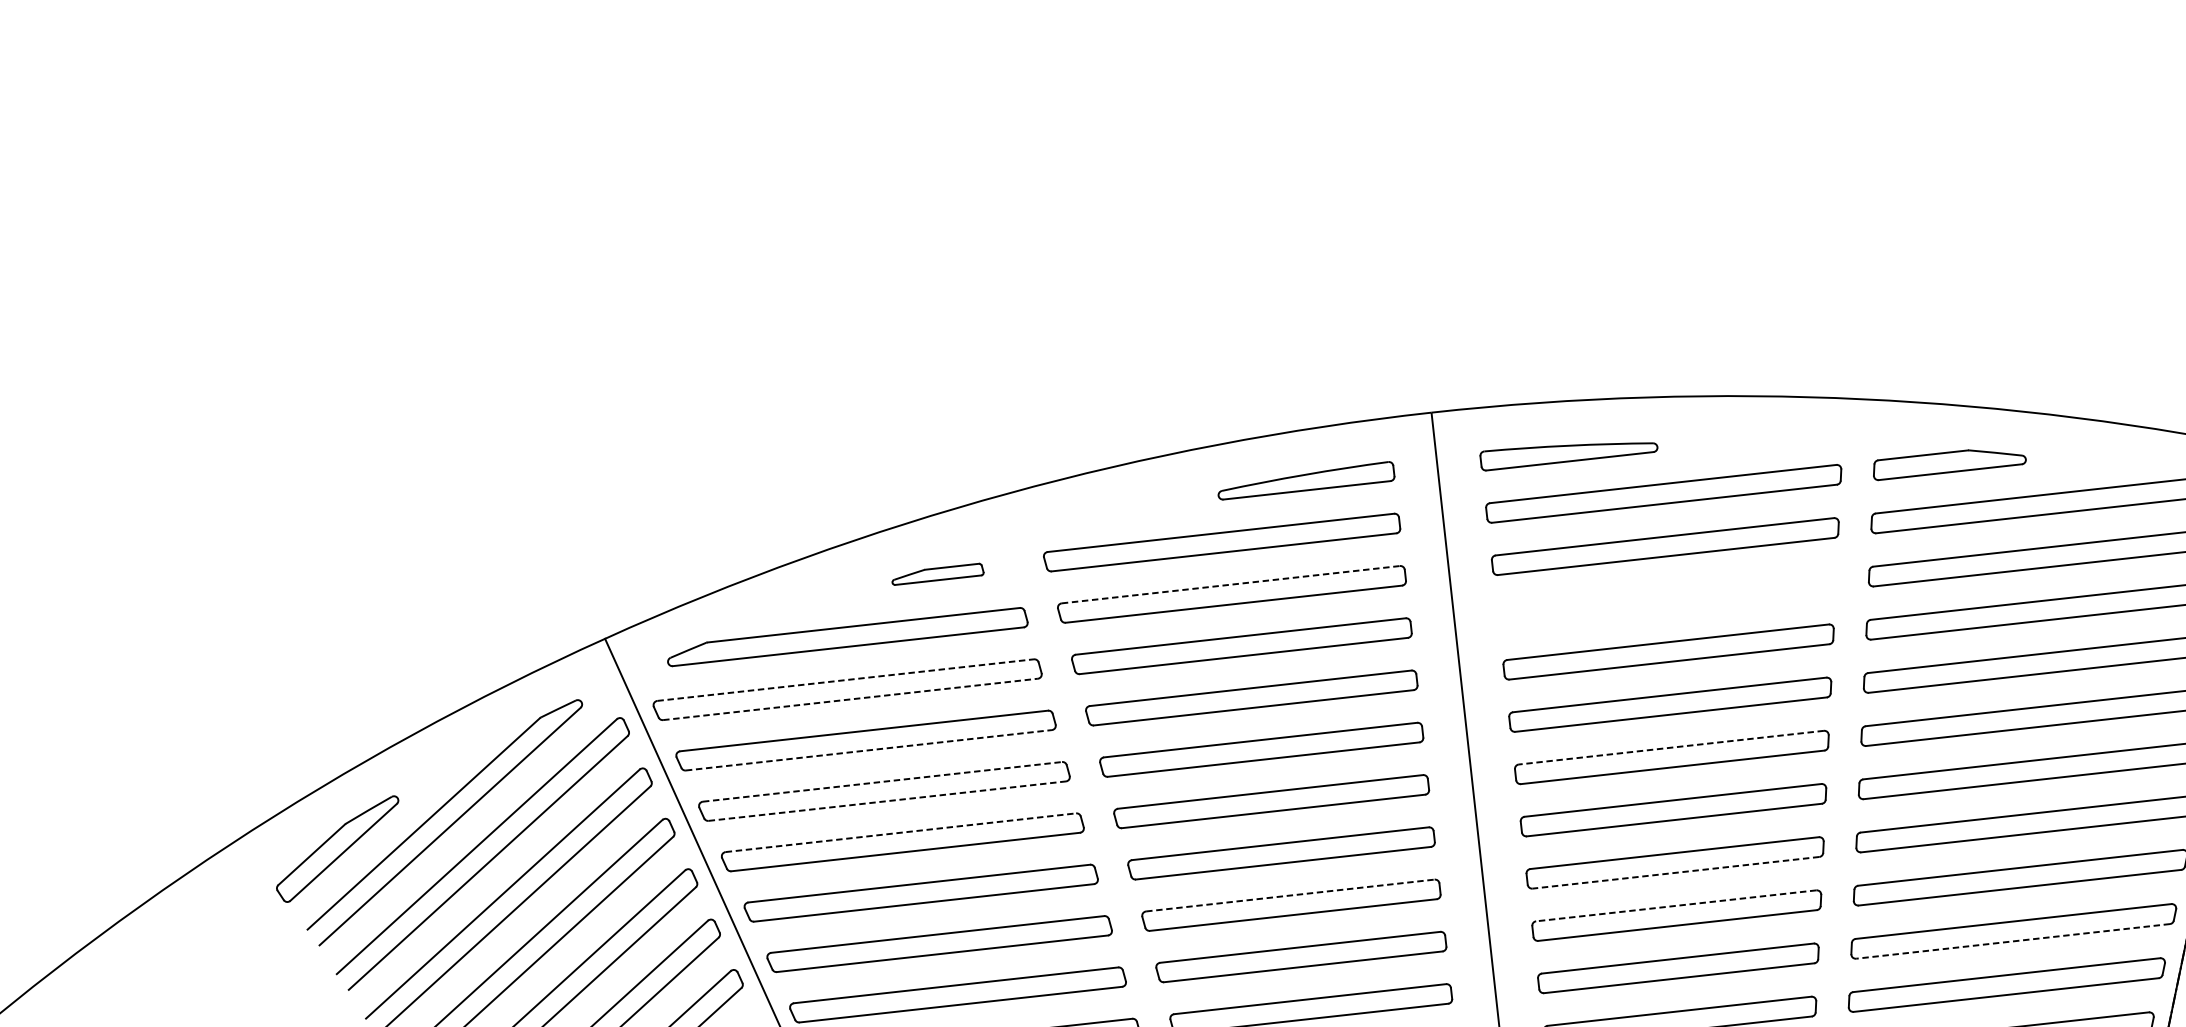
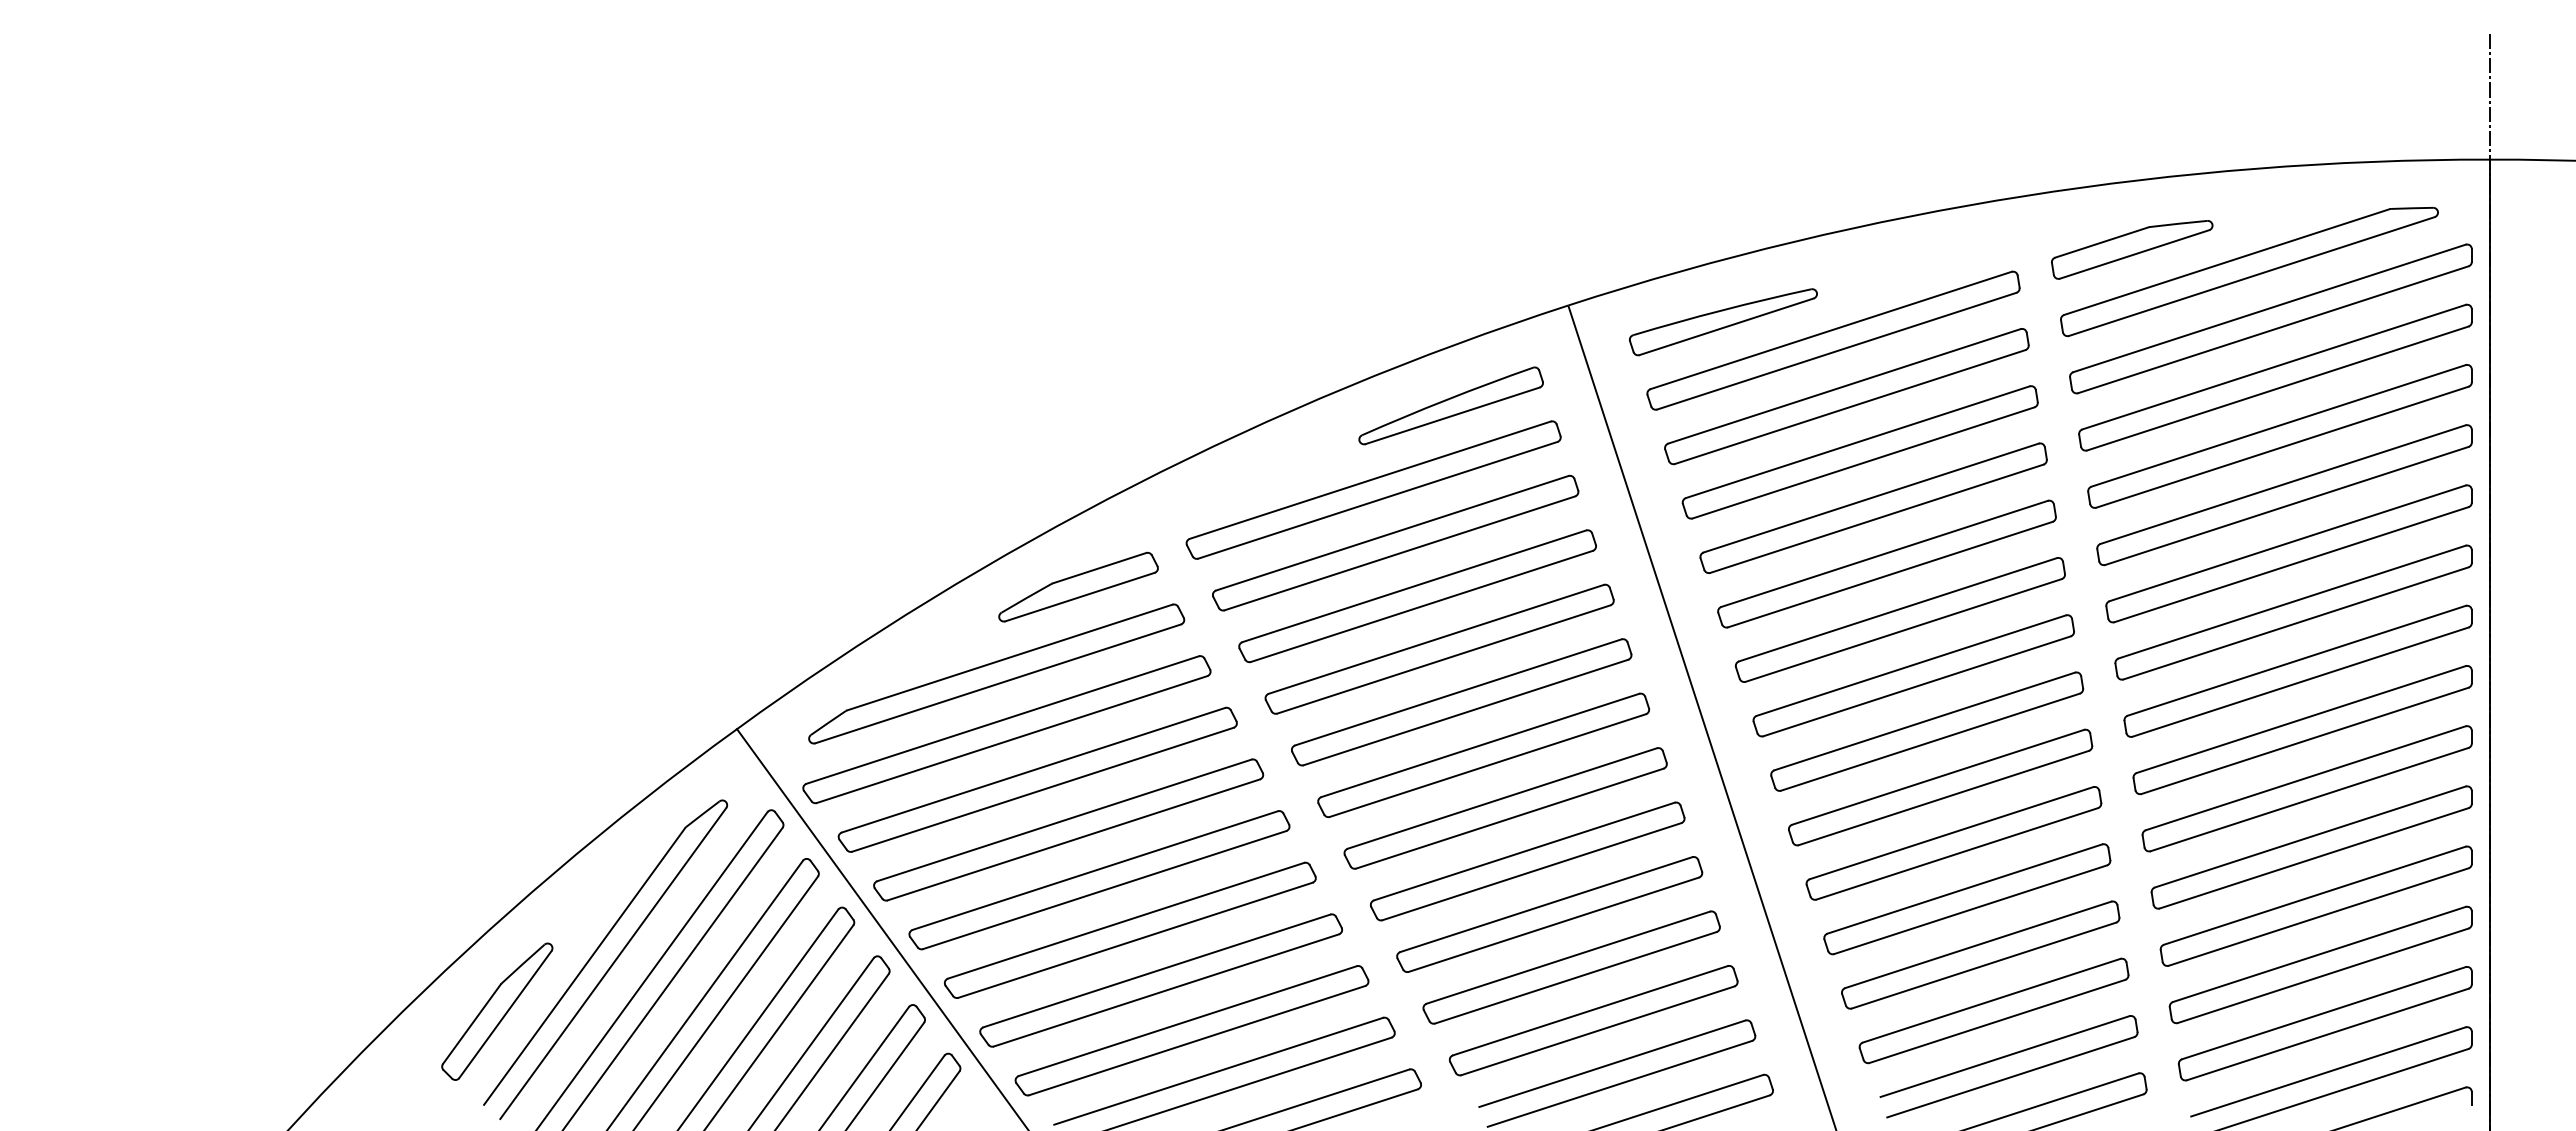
part: (938, 574) -> (1078, 586), size x1.67
line: (1230, 584) -> (1392, 533), dashed -> solid
part: (1666, 599) -> (1859, 452), added
line: (846, 679) -> (1003, 719), dashed -> solid
line: (850, 699) -> (1012, 739), dashed -> solid
line: (1670, 747) -> (1897, 609), dashed -> solid
line: (869, 750) -> (1043, 789), dashed -> solid
line: (882, 781) -> (1064, 820), dashed -> solid
line: (887, 800) -> (1073, 839), dashed -> solid
line: (901, 832) -> (1095, 870), dashed -> solid
line: (1675, 873) -> (1930, 742), dashed -> solid
line: (1290, 895) -> (1524, 851), dashed -> solid
line: (1675, 905) -> (1937, 777), dashed -> solid
line: (2013, 941) -> (2305, 740), dashed -> solid

